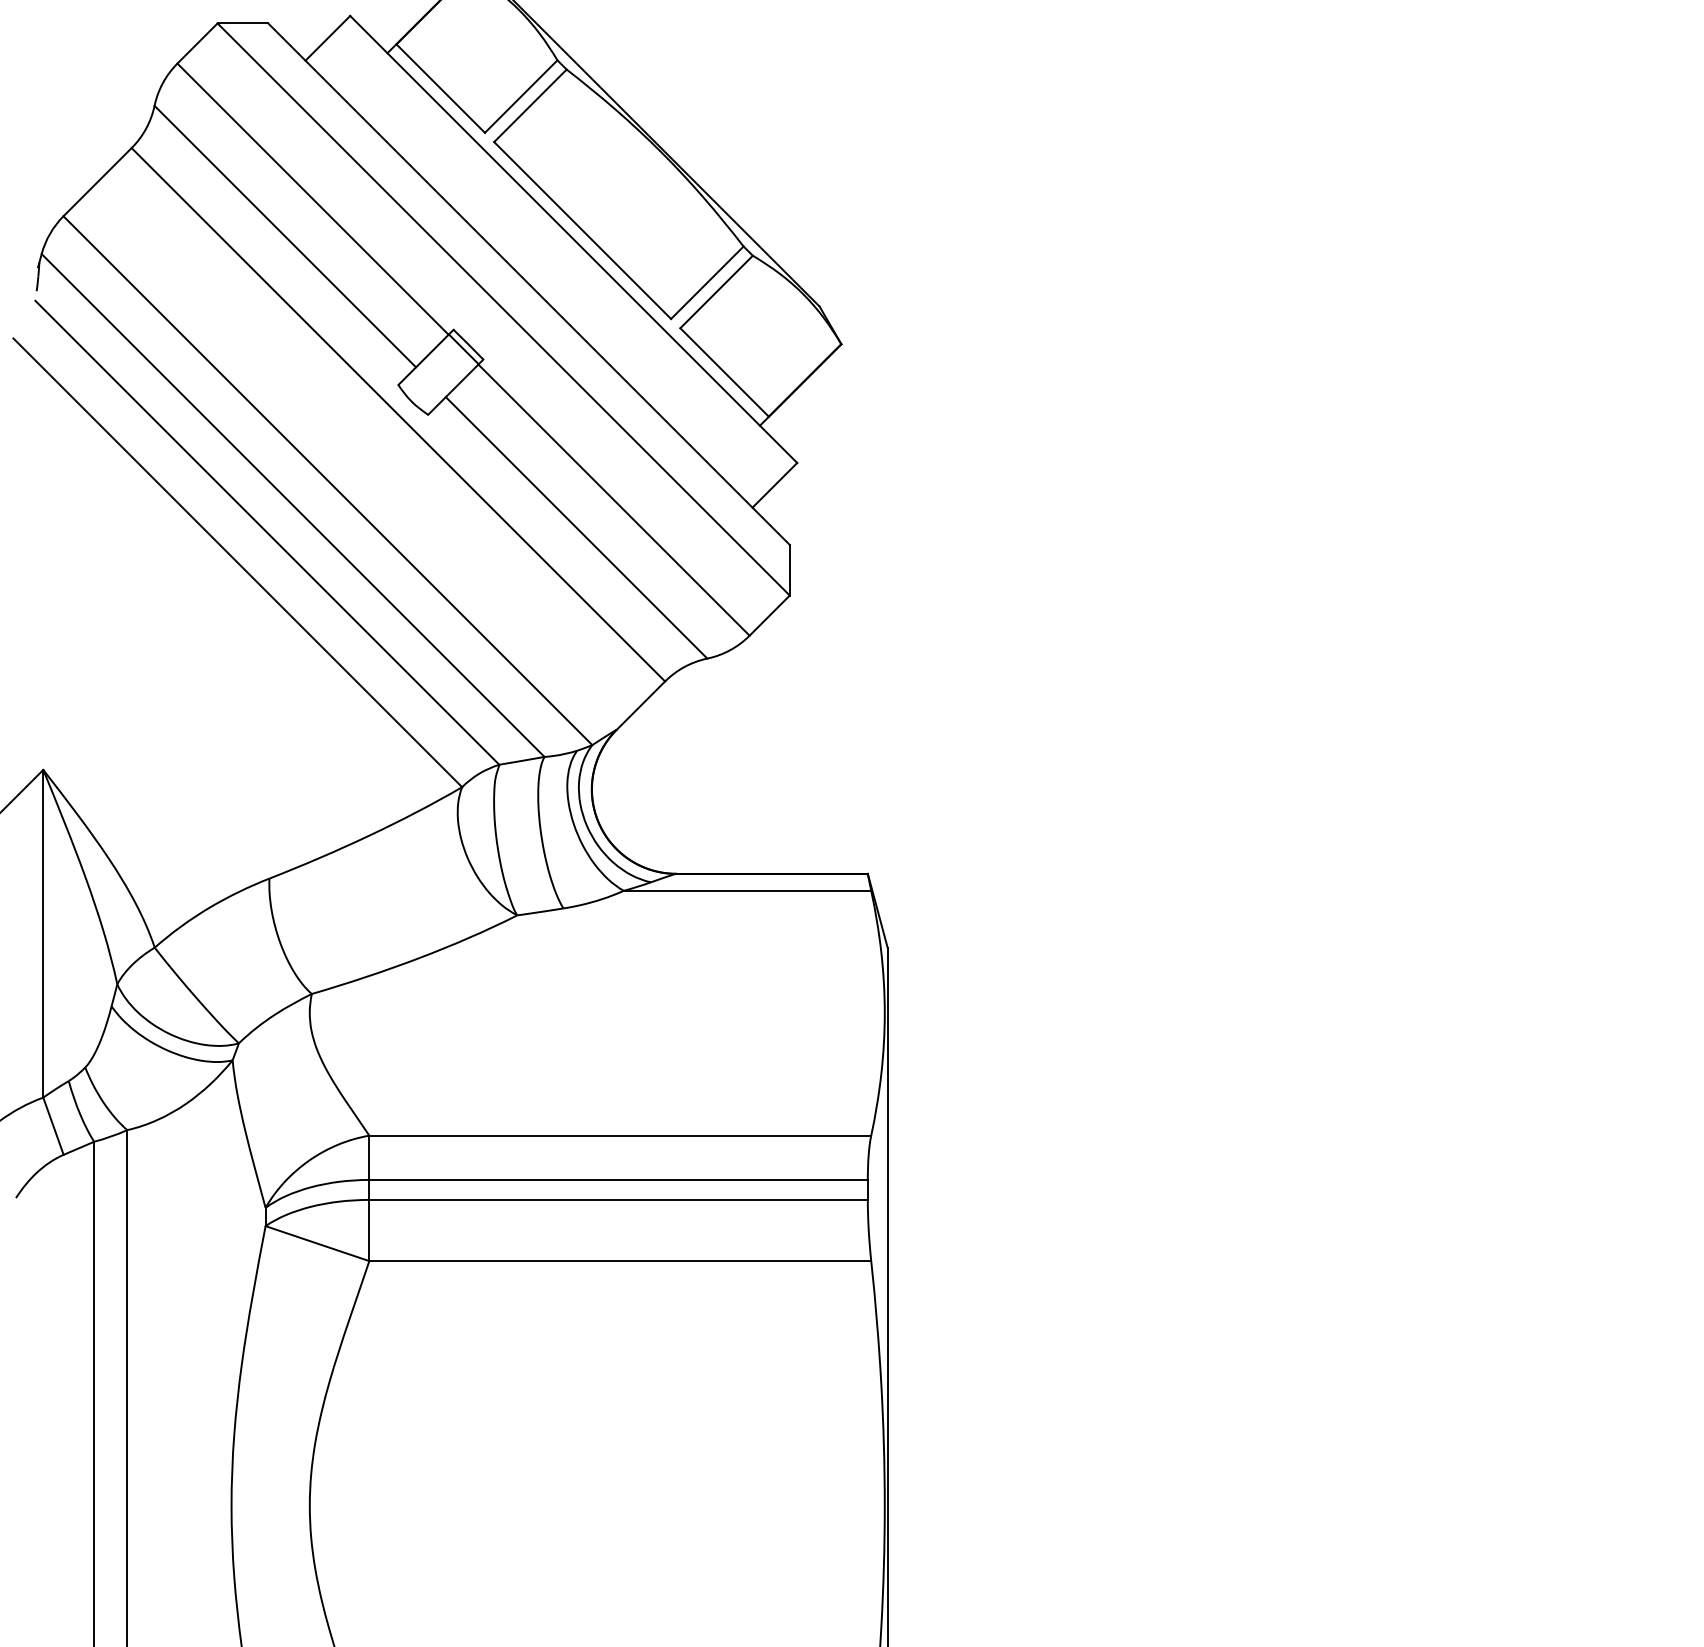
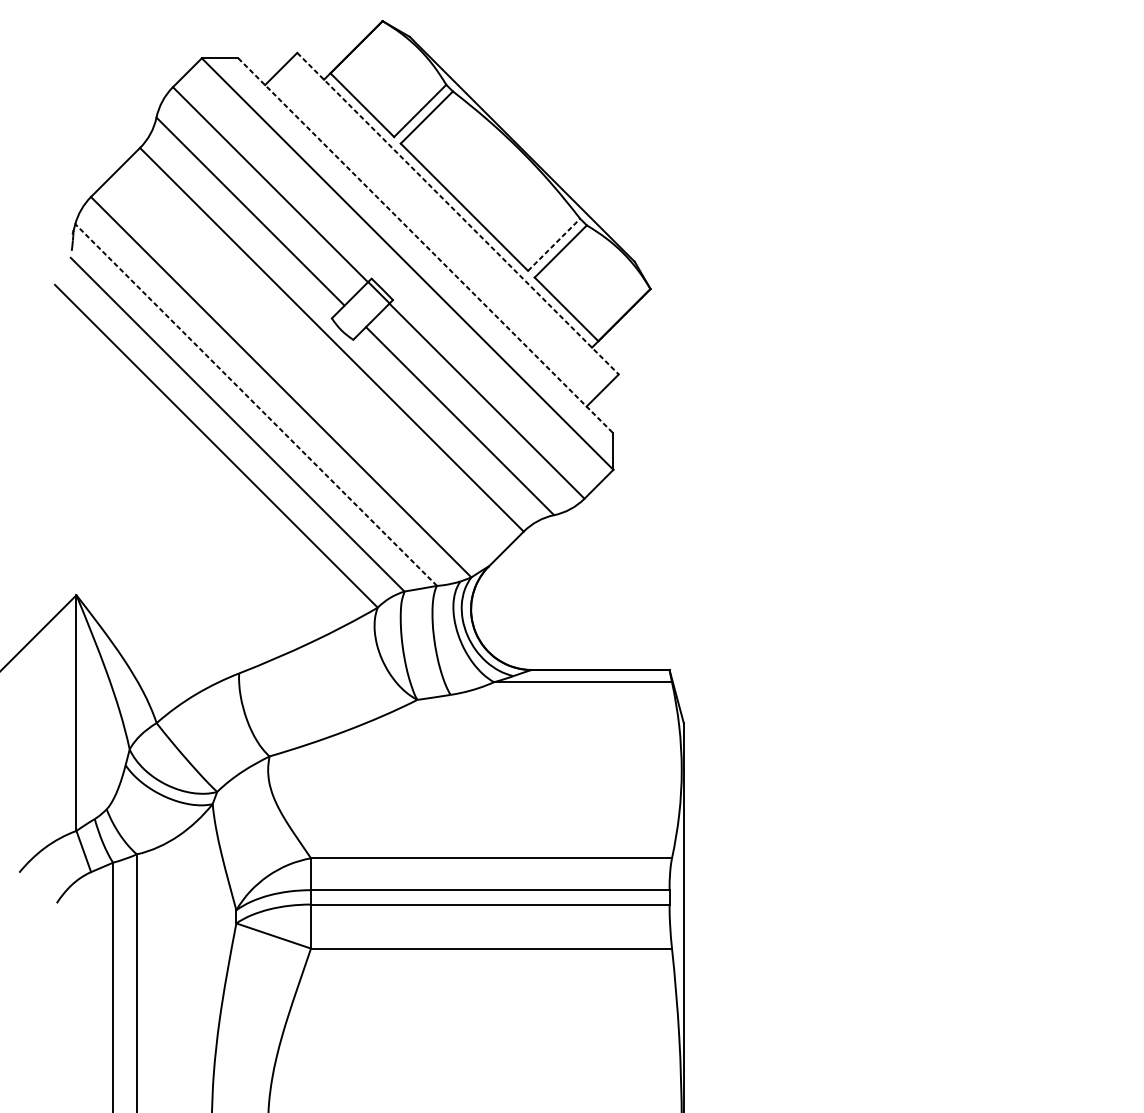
line: (574, 239) -> (458, 213), solid -> dashed
line: (707, 282) -> (554, 244), solid -> dashed
line: (529, 284) -> (426, 246), solid -> dashed
line: (293, 505) -> (256, 405), solid -> dashed

